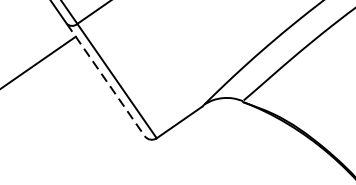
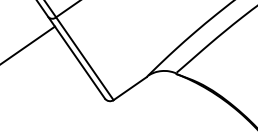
line: (105, 80) -> (76, 58), dashed -> solid

